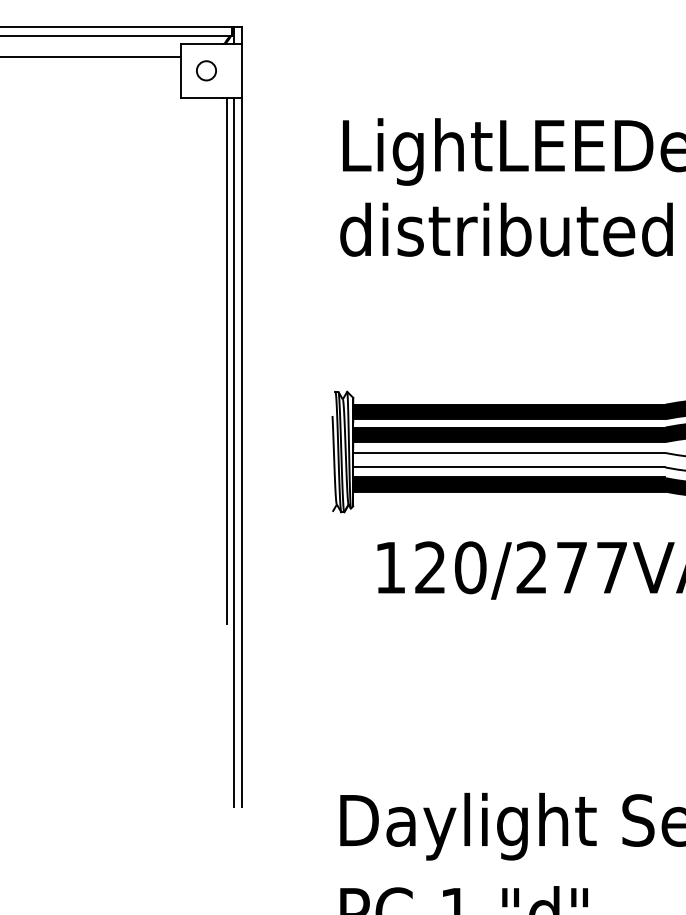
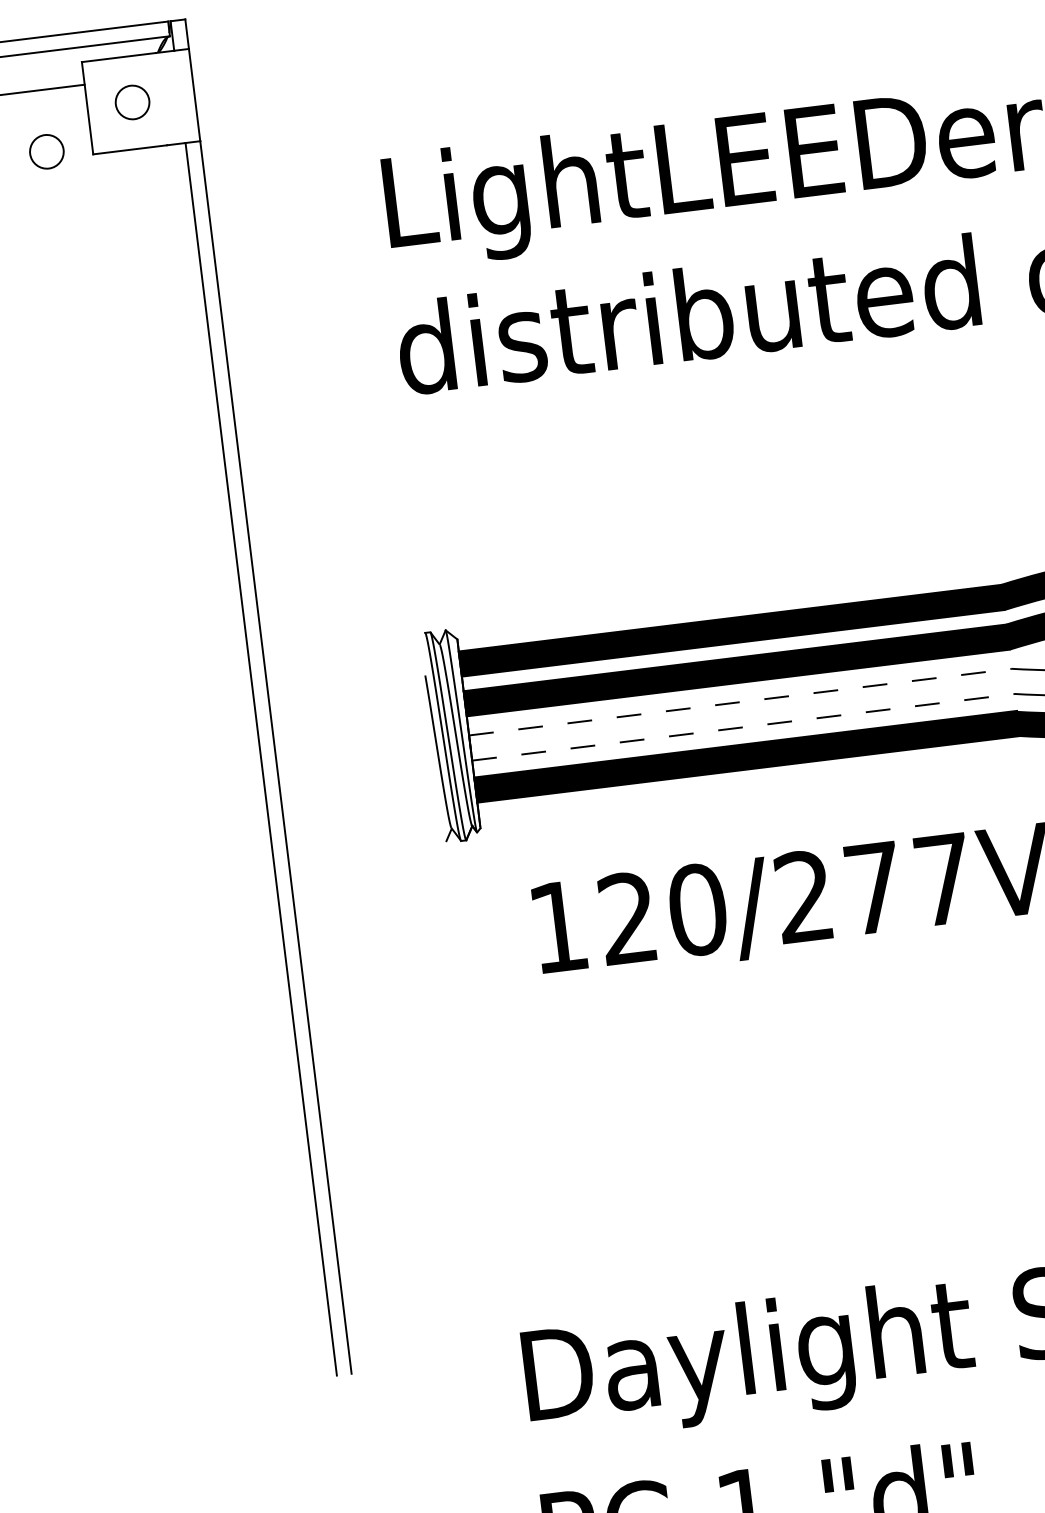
circle: (154, 92) -> (46, 151), added
line: (226, 360) -> (229, 601), removed
line: (509, 453) -> (740, 702), solid -> dashed
line: (509, 467) -> (743, 727), solid -> dashed

